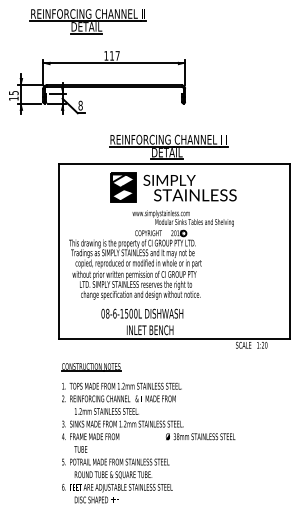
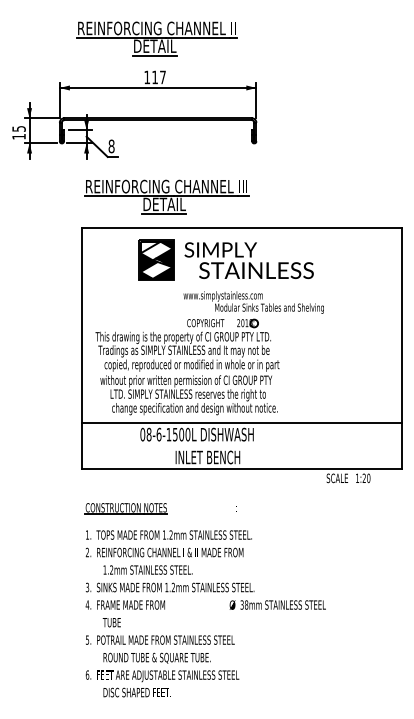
part: (87, 21) -> (156, 38), moved
part: (168, 146) -> (166, 196), moved
part: (172, 187) -> (225, 259), moved
line: (174, 305) -> (241, 423), added

